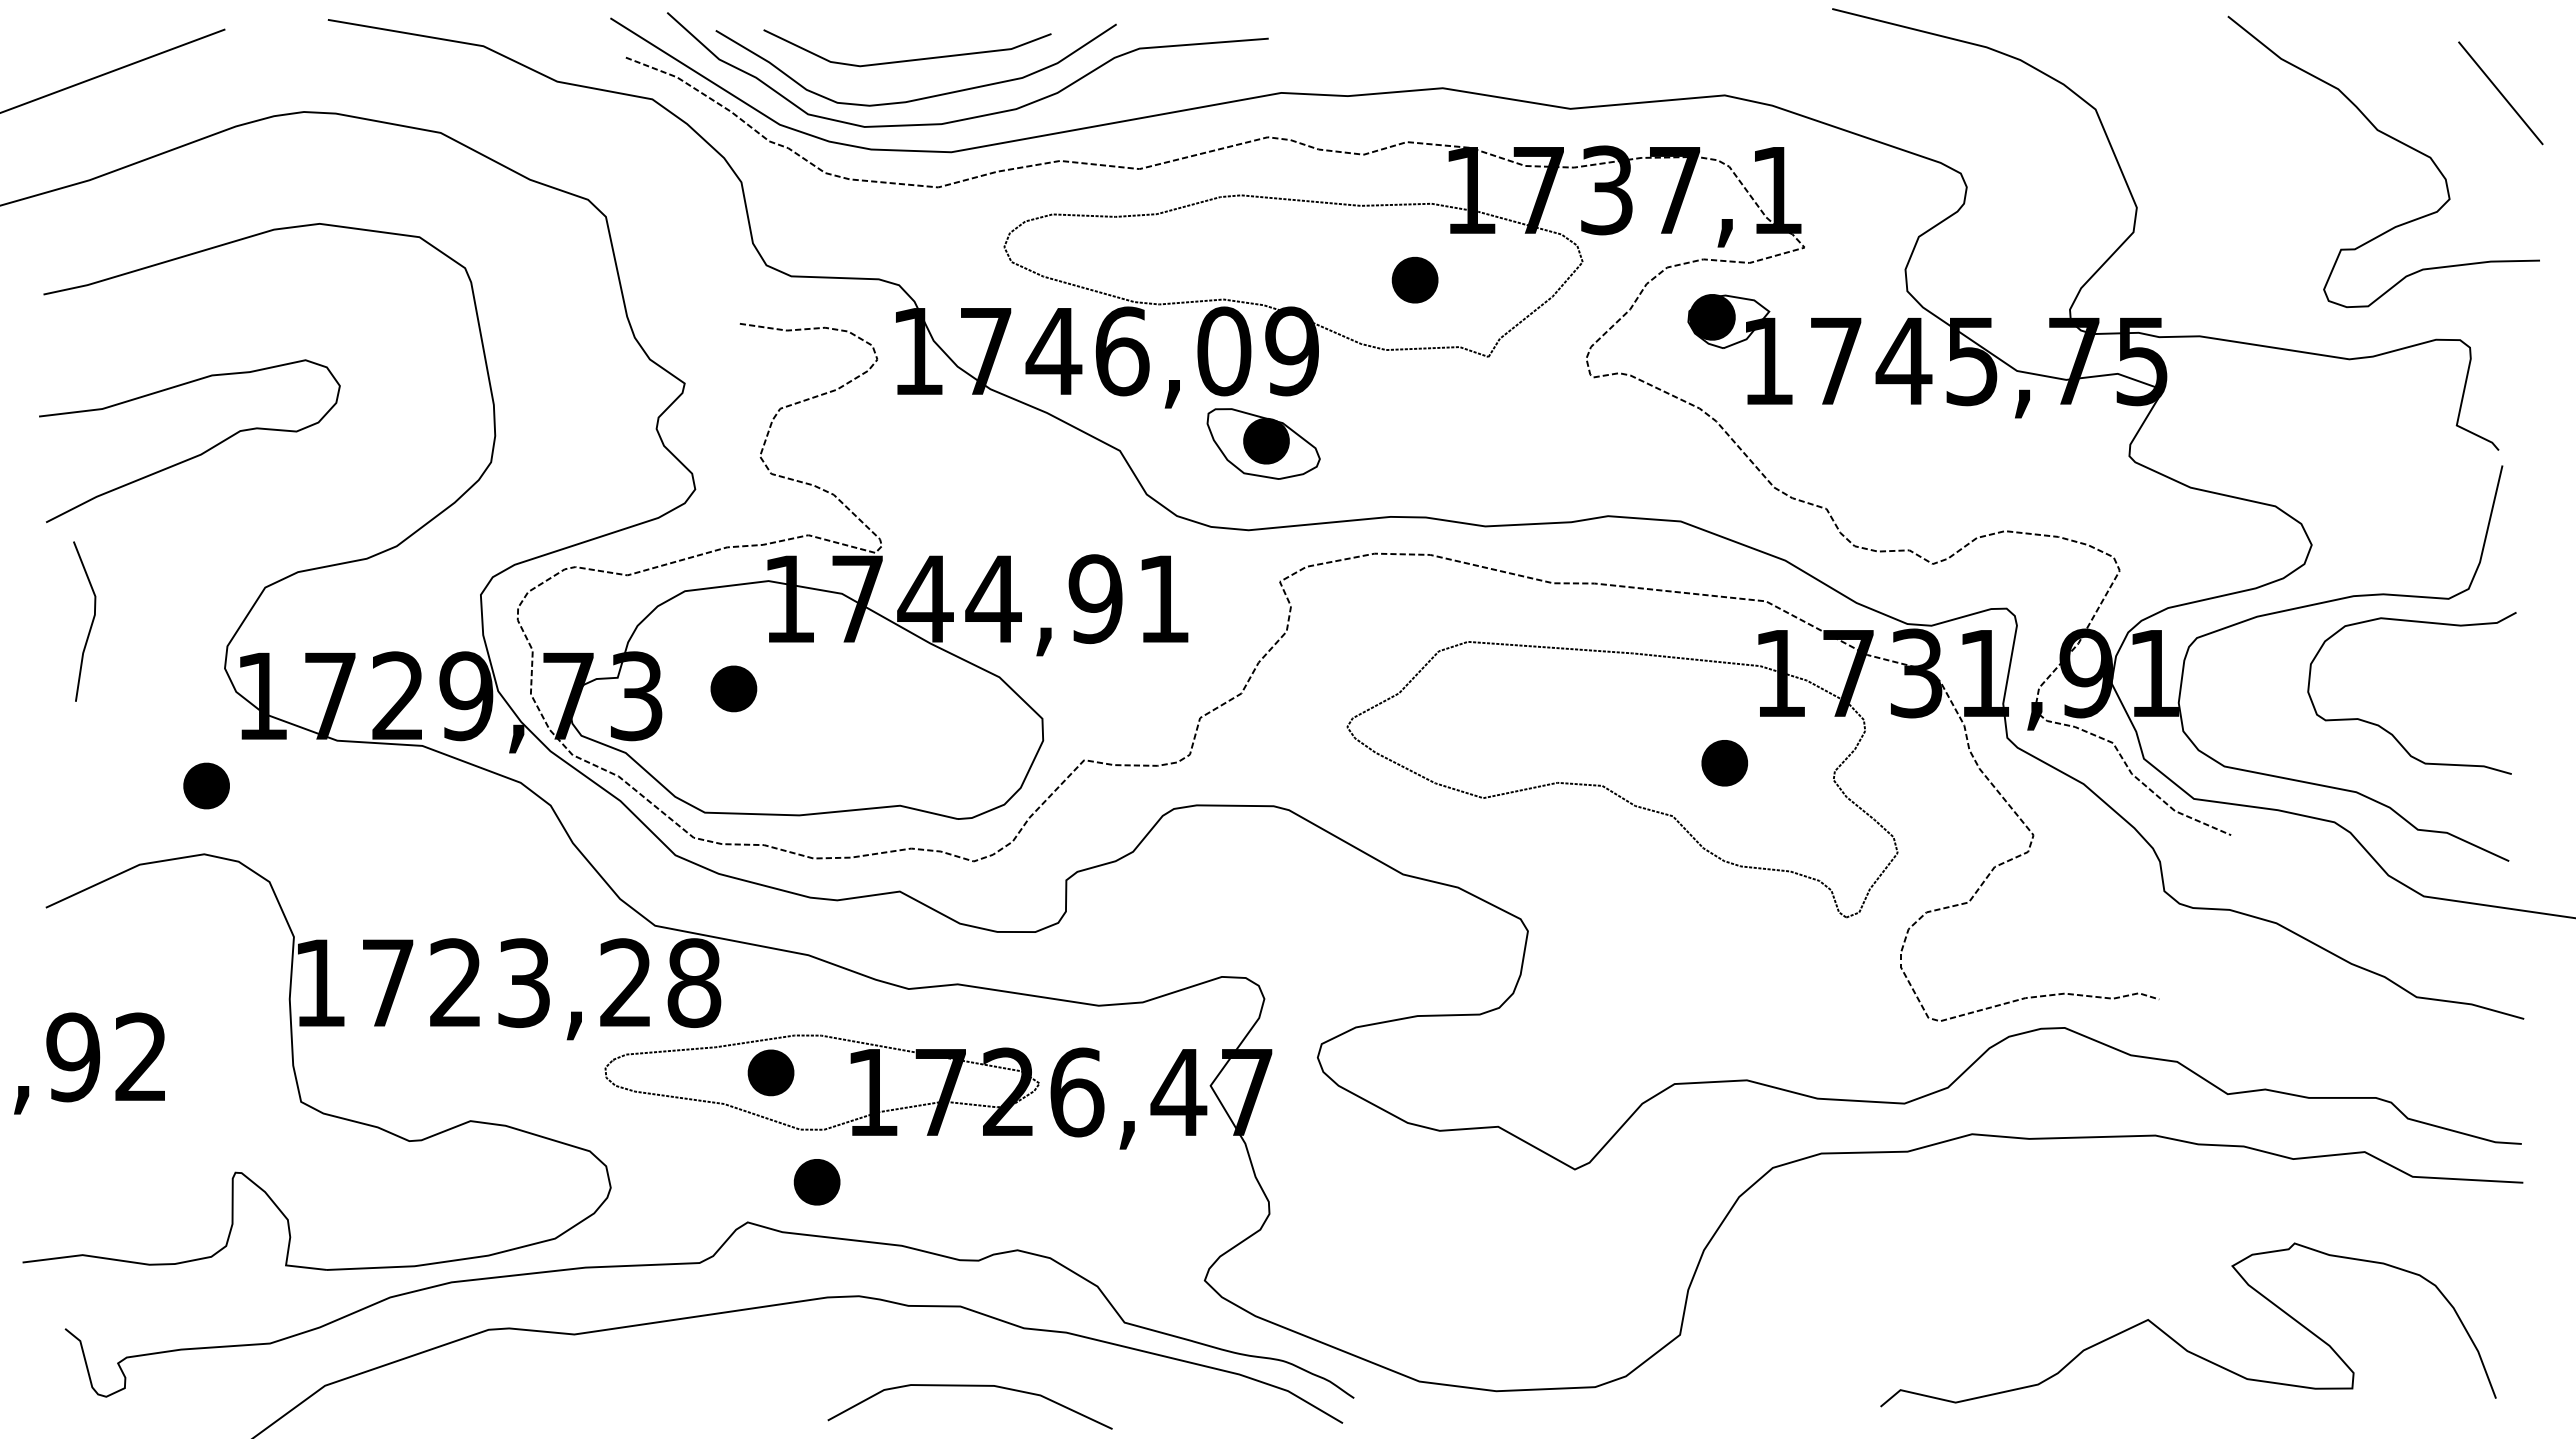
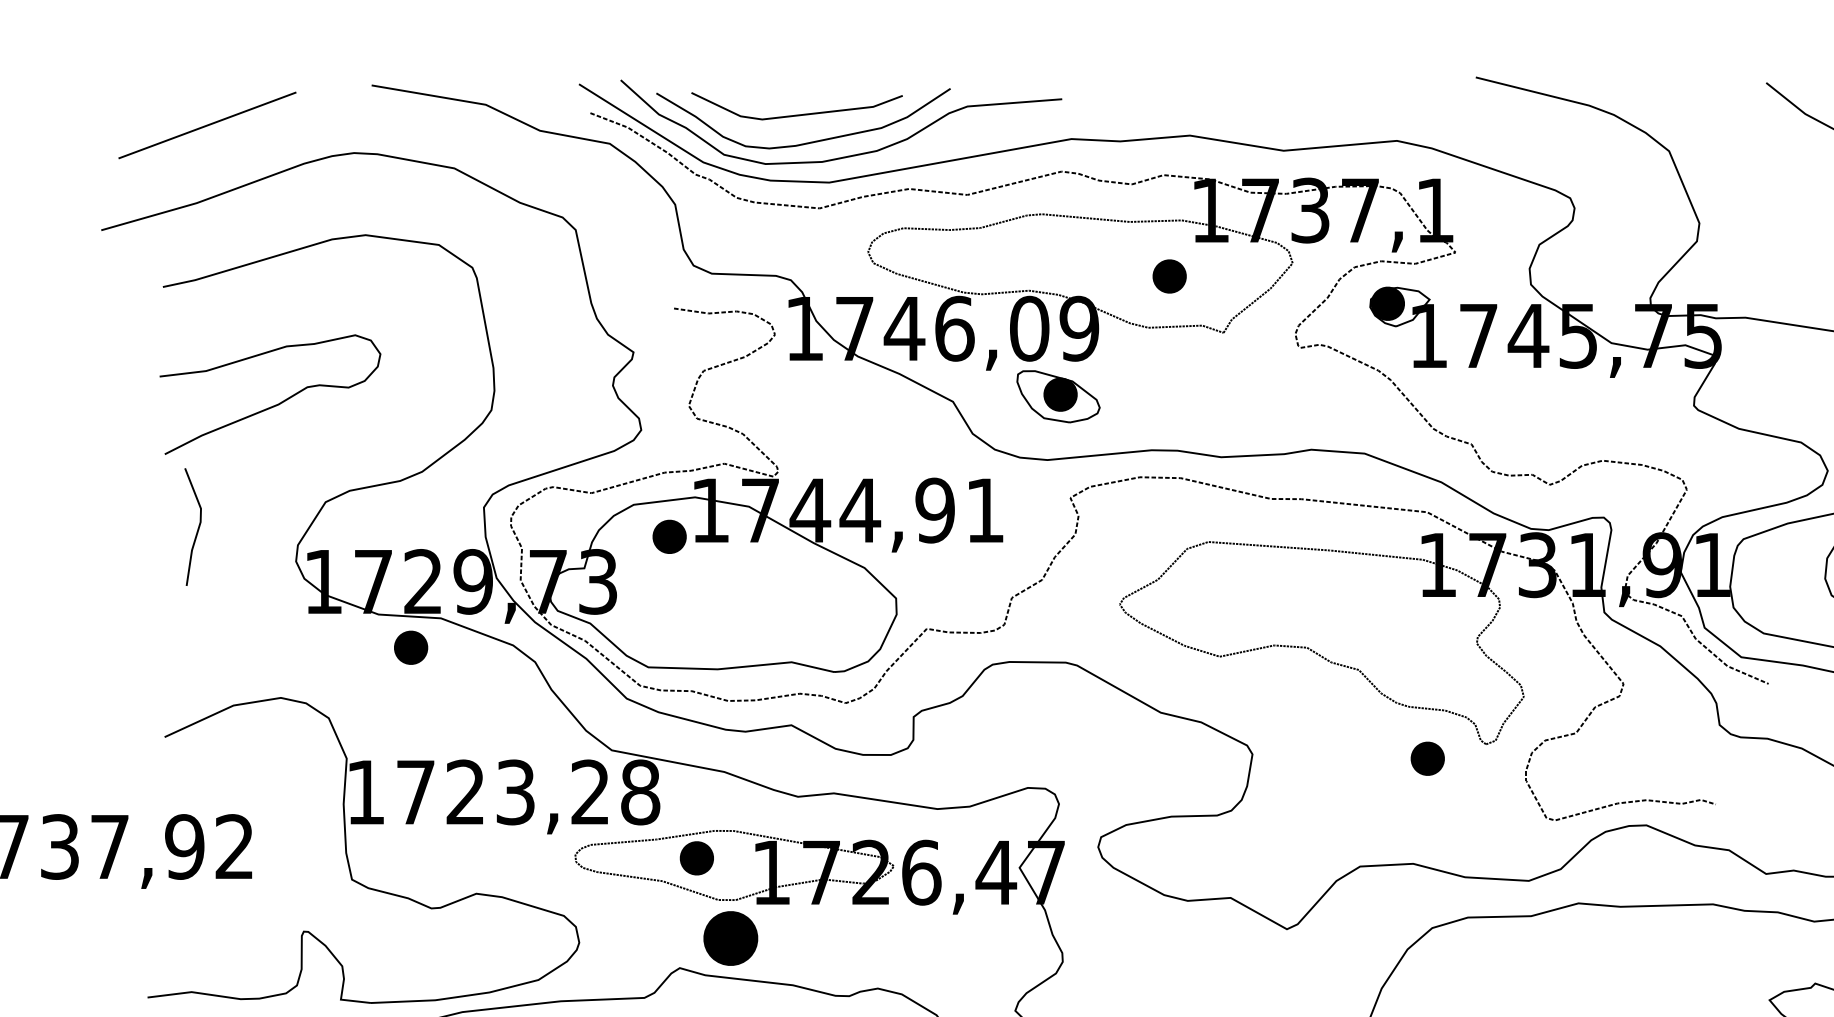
part: (733, 688) -> (669, 536), moved
part: (1724, 763) -> (1427, 758), moved
part: (206, 785) -> (411, 647), moved
part: (816, 1182) -> (730, 938), size x1.6

